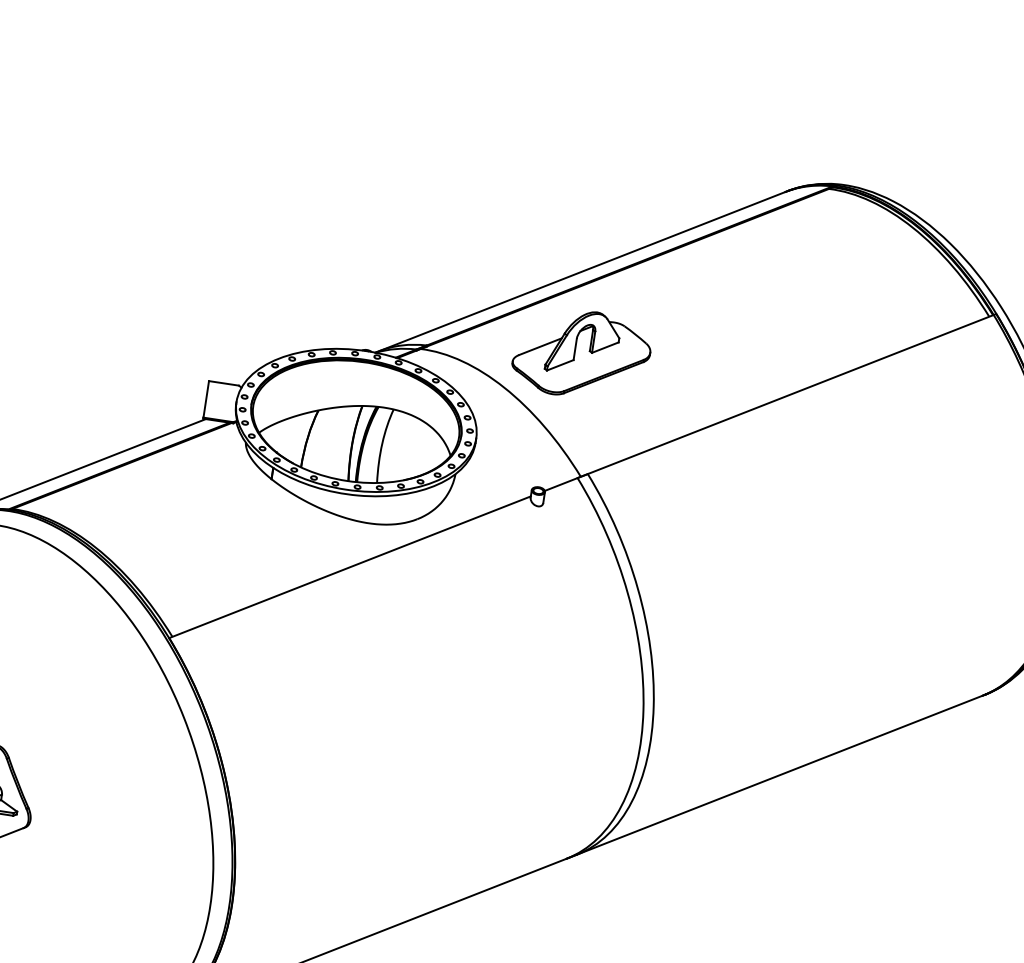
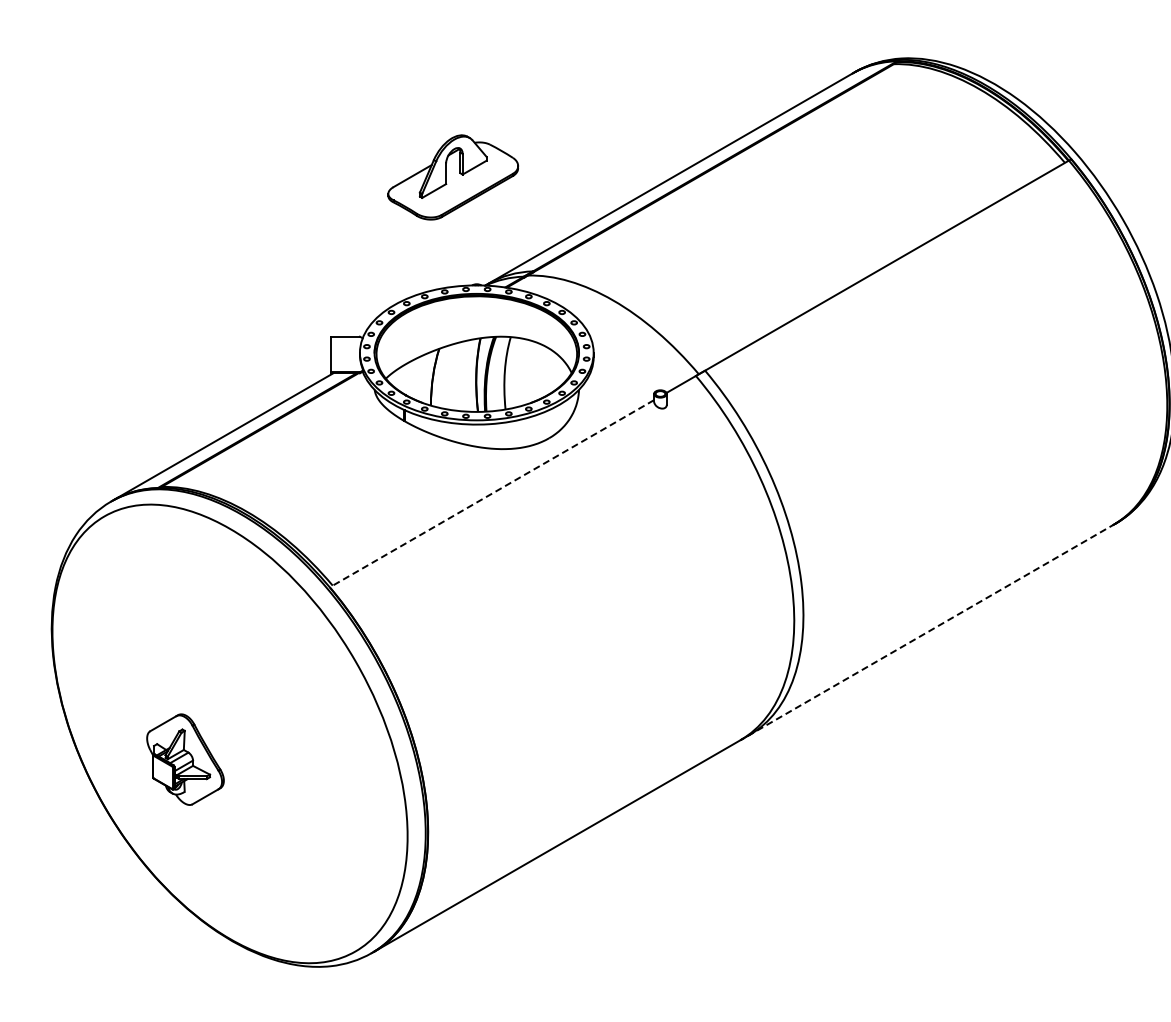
part: (581, 354) -> (452, 177), moved
line: (349, 567) -> (491, 494), solid -> dashed
line: (775, 776) -> (927, 631), solid -> dashed

